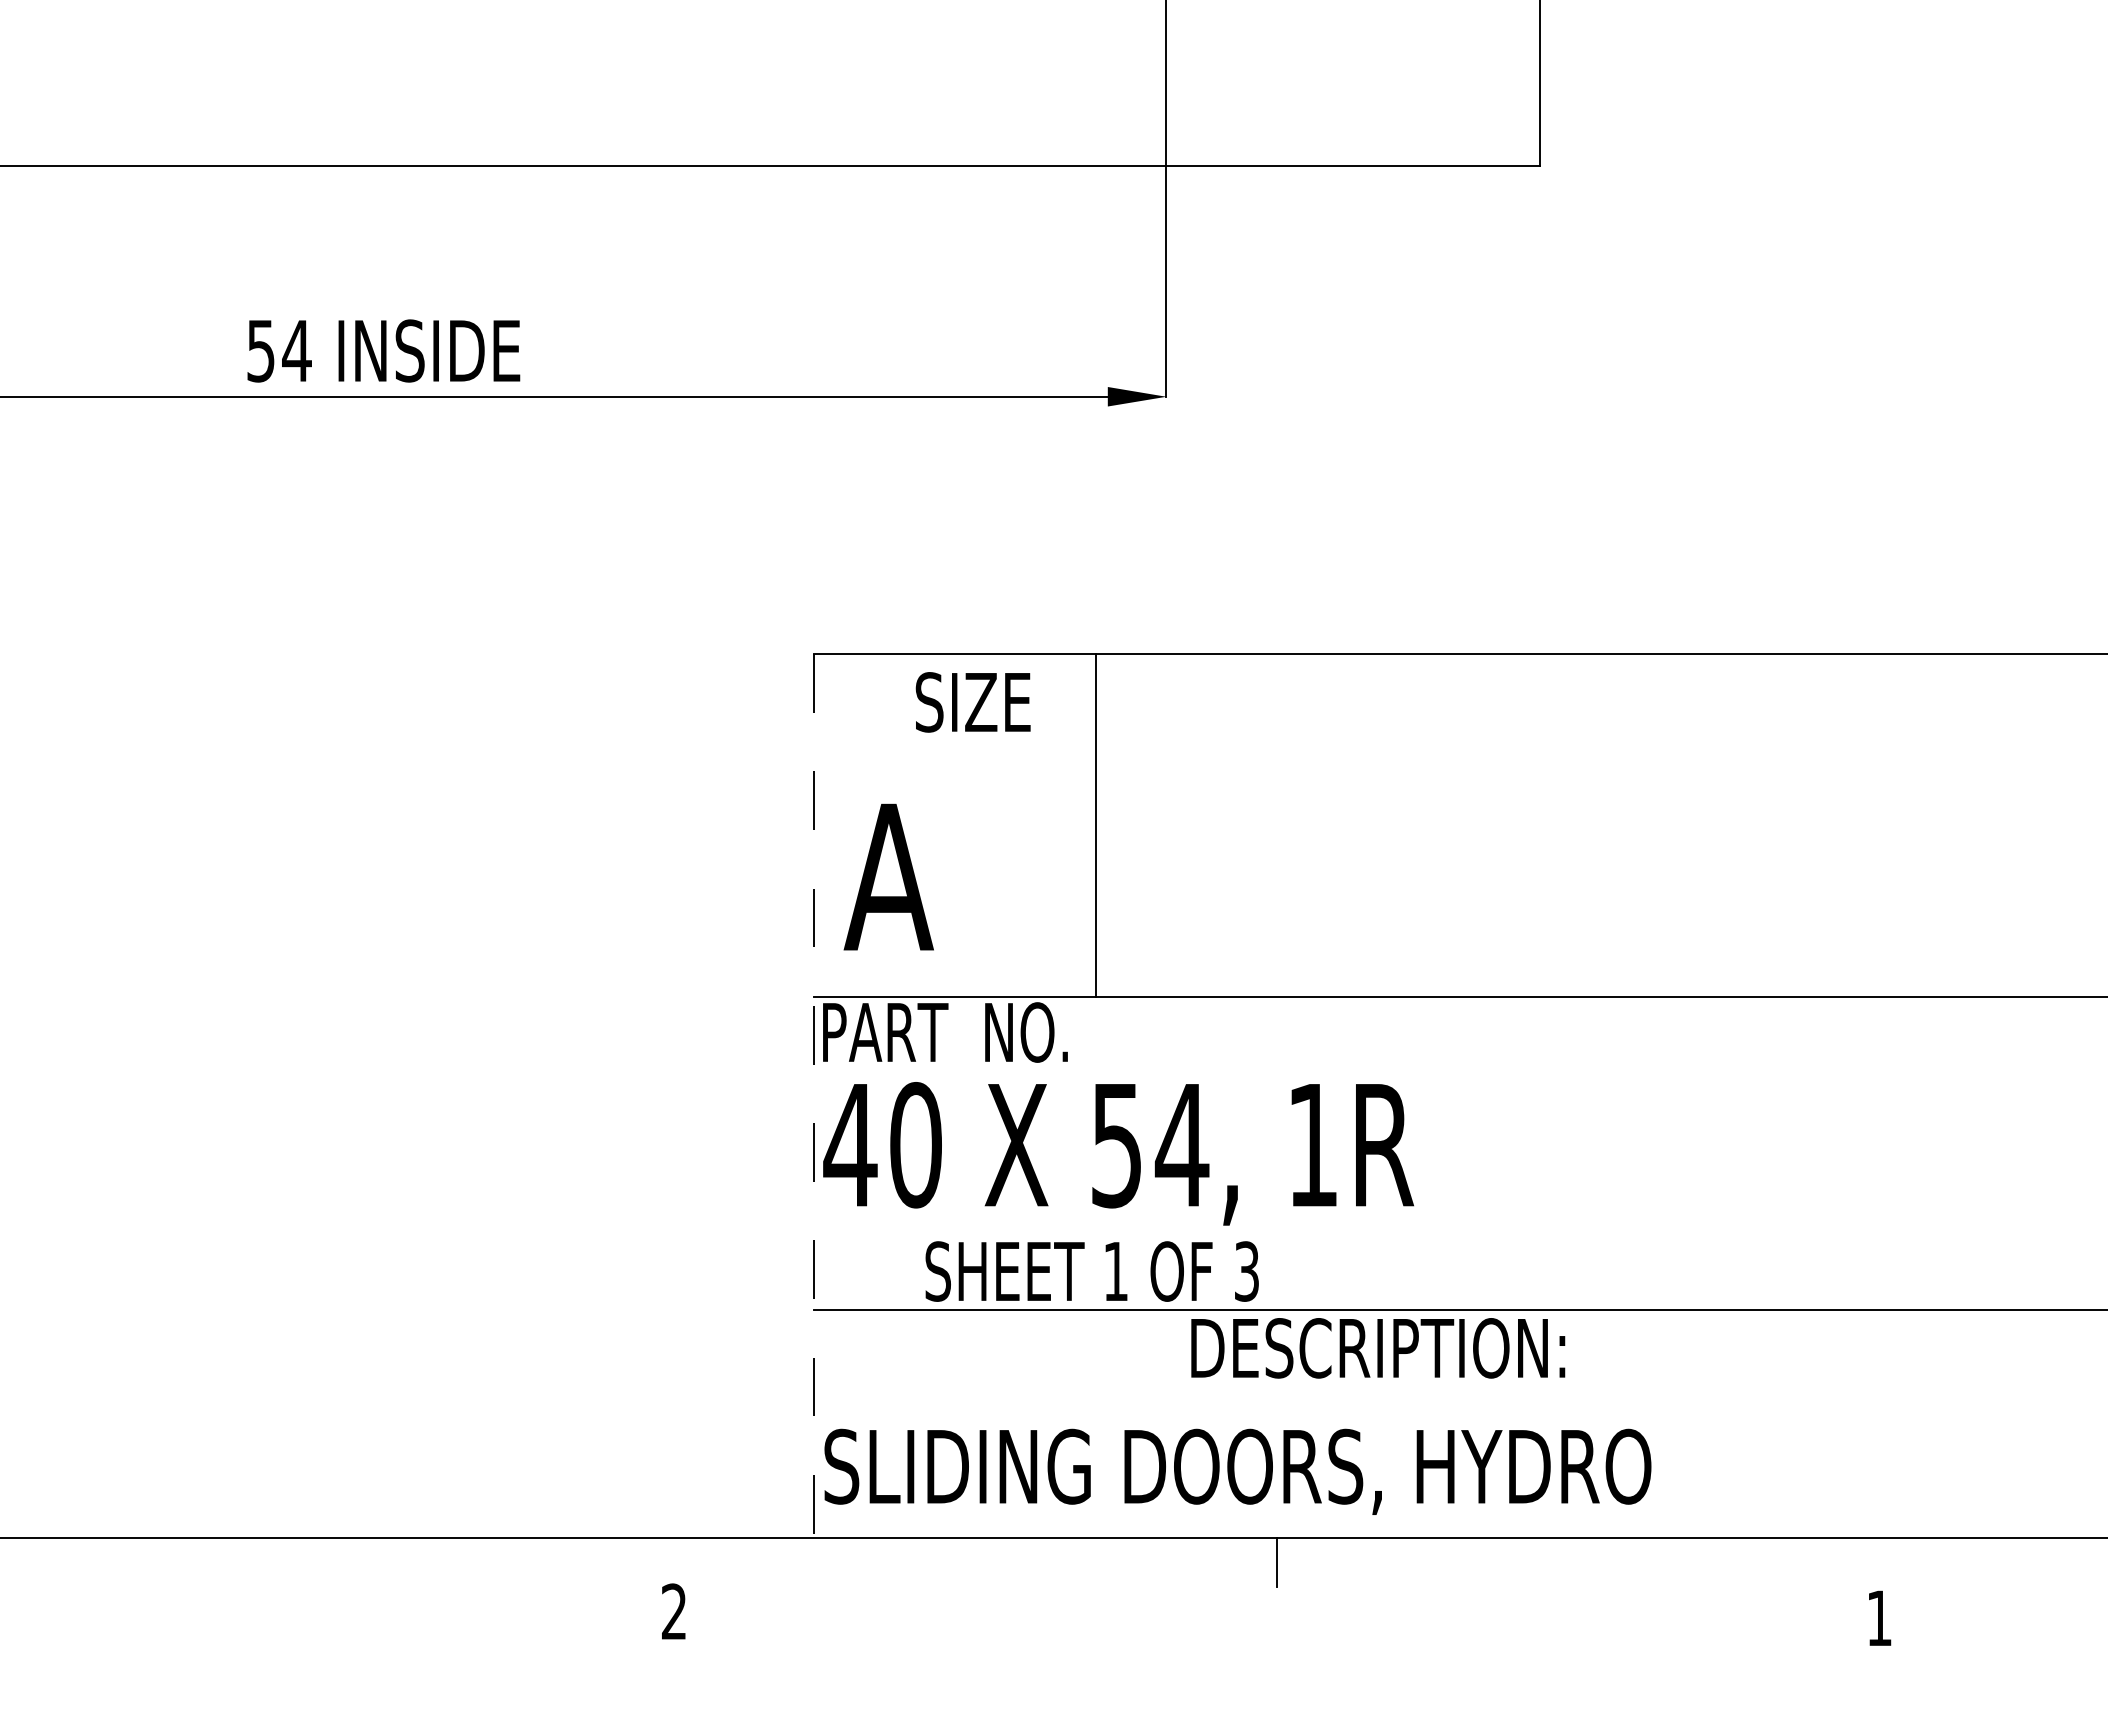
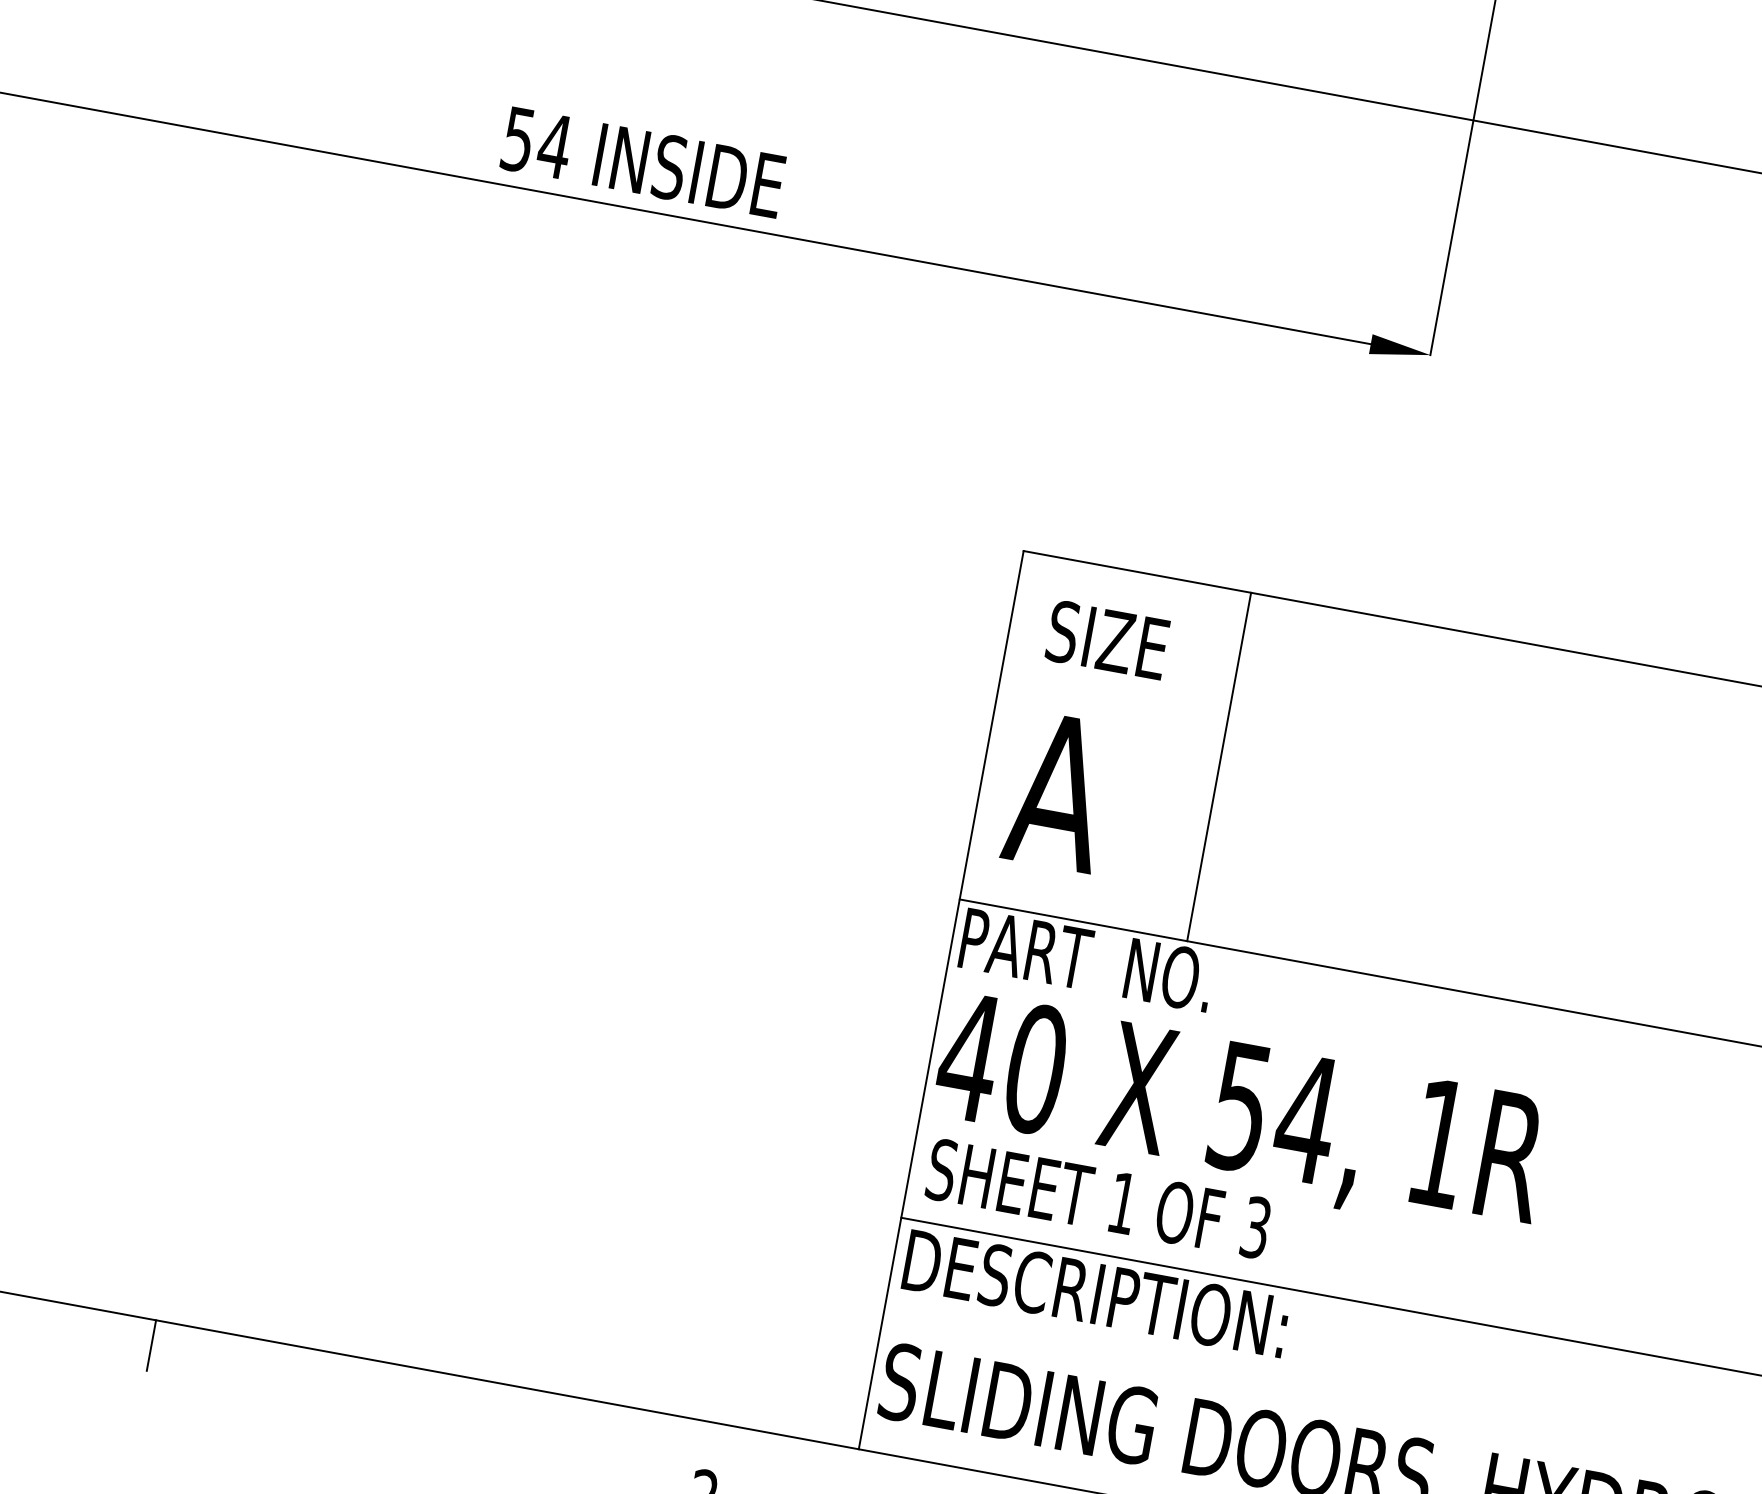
text: (972, 702) -> (1106, 640), moved
line: (1096, 825) -> (1219, 766), moved
line: (813, 1095) -> (941, 999), dashed -> solid
text: (1091, 1271) -> (1097, 1198), moved
text: (1378, 1348) -> (1096, 1294), moved
line: (122, 1562) -> (151, 1345), added

